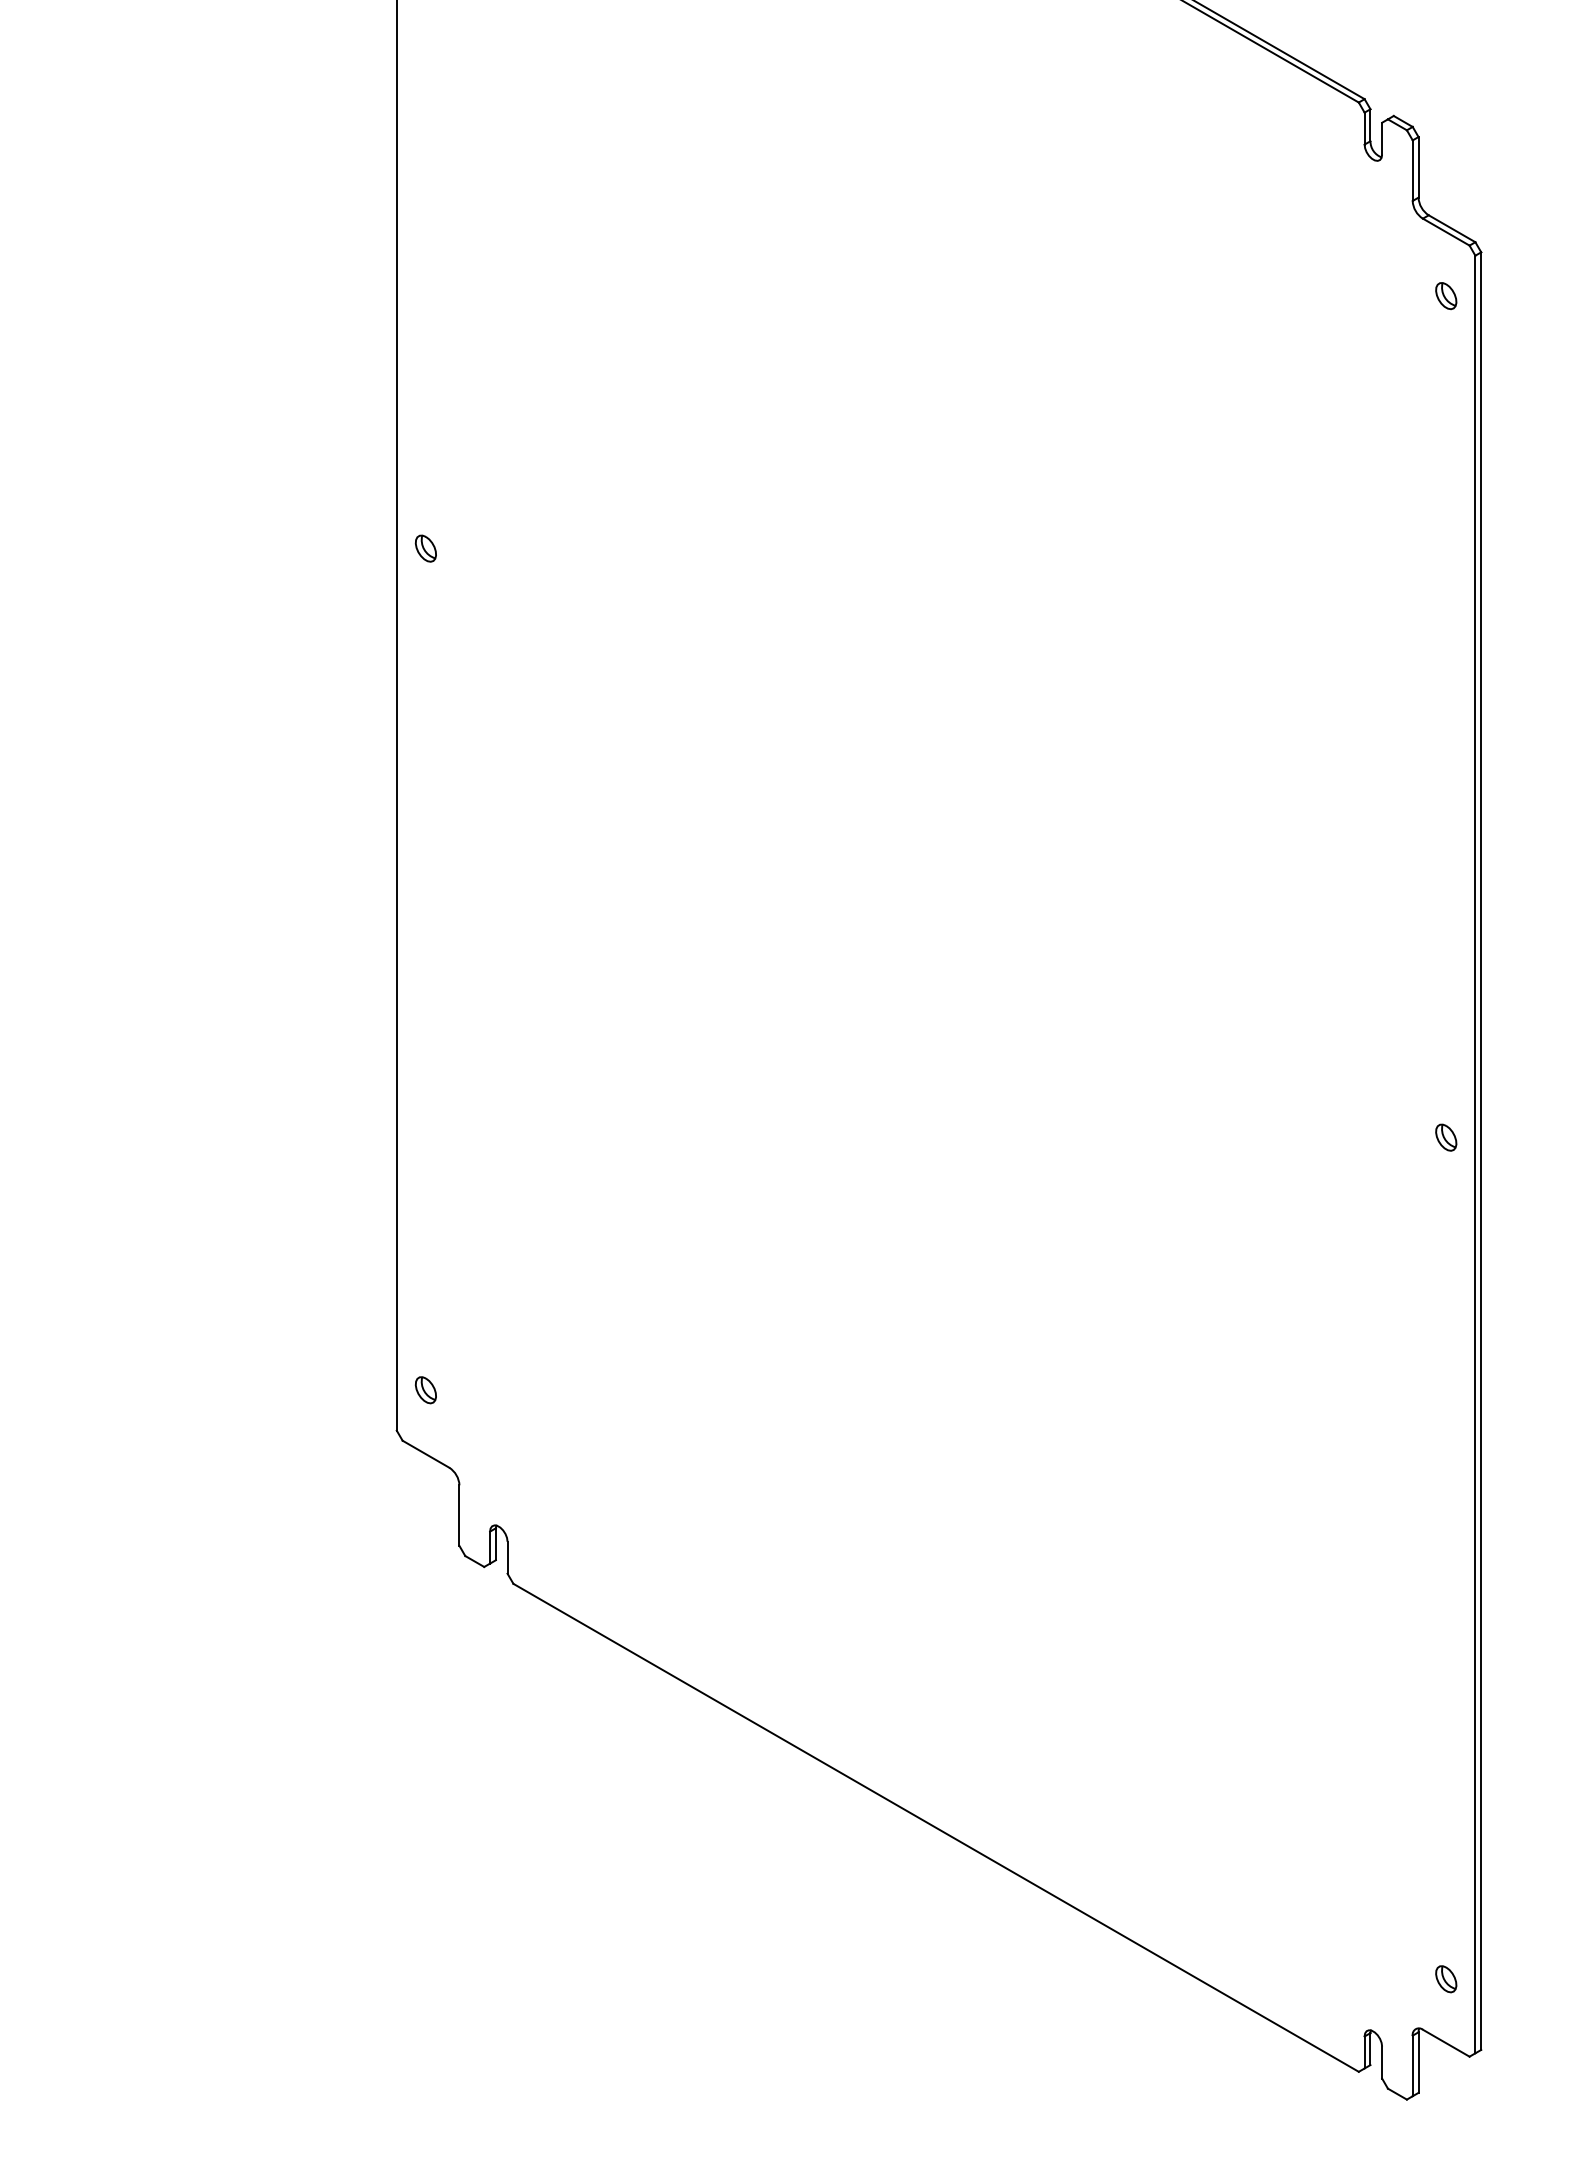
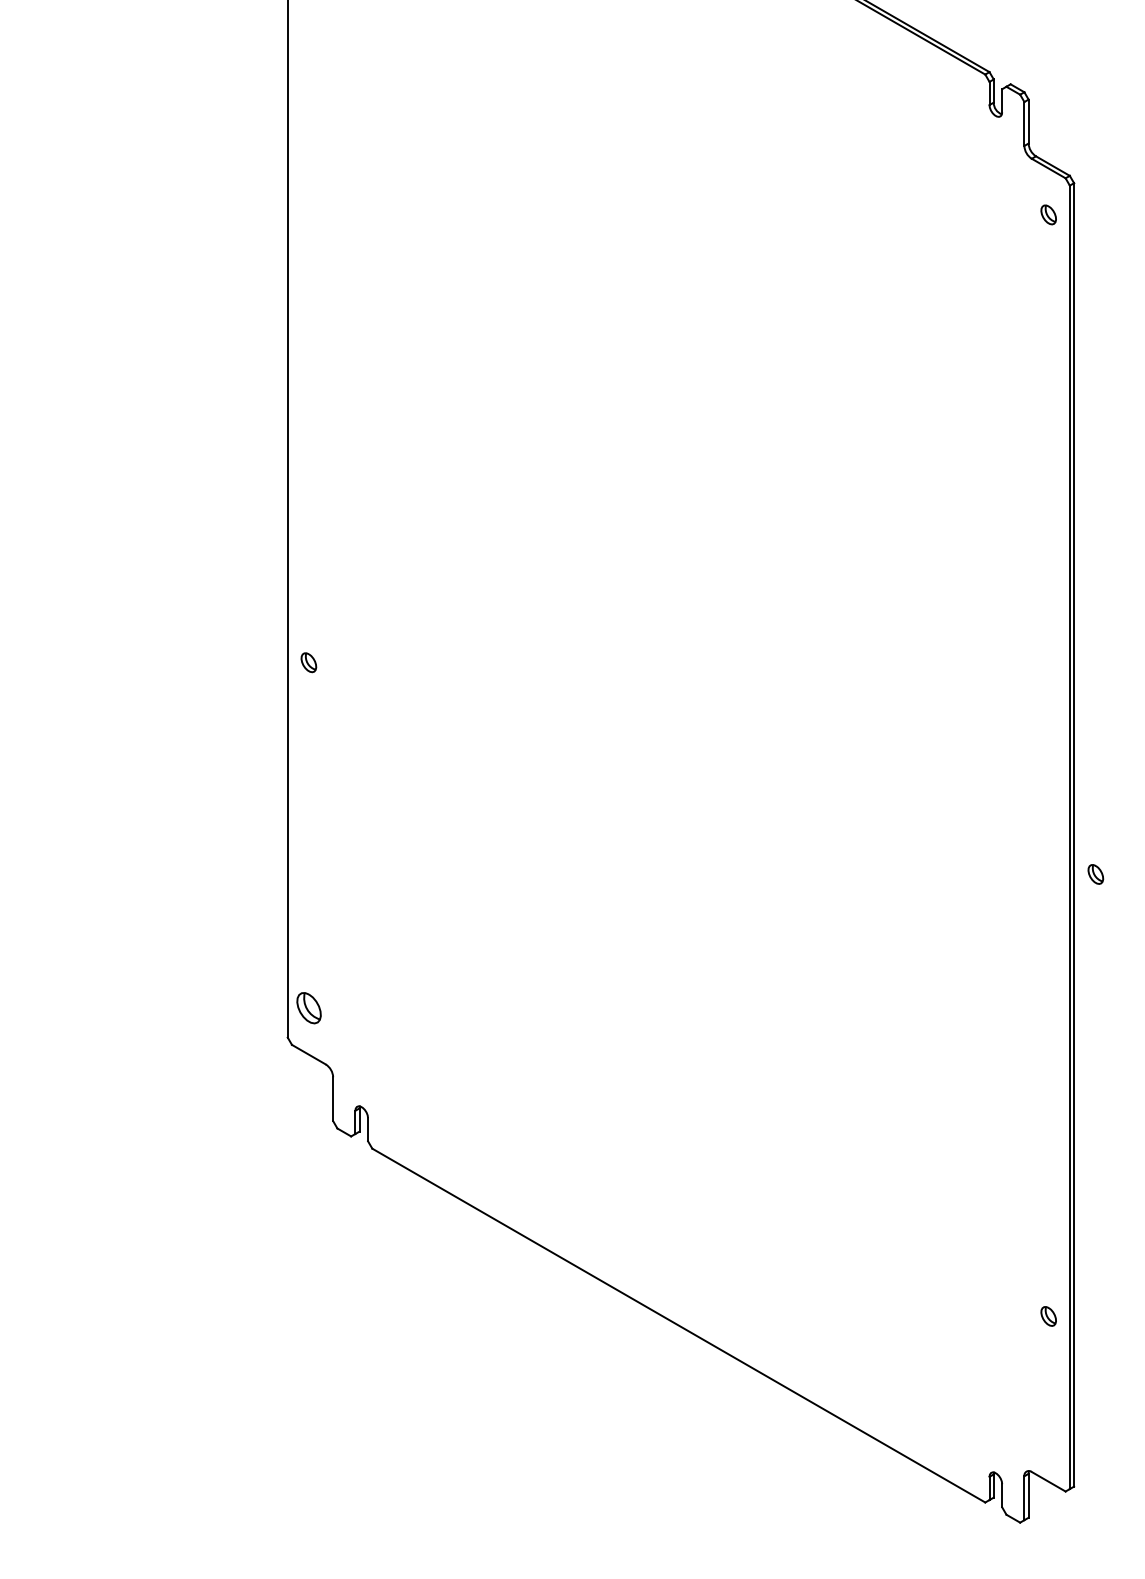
part: (425, 548) -> (308, 662), moved
part: (1446, 1137) -> (1096, 874), moved
part: (425, 1390) -> (308, 1008), size x1.6
part: (1446, 1979) -> (1048, 1316), moved

